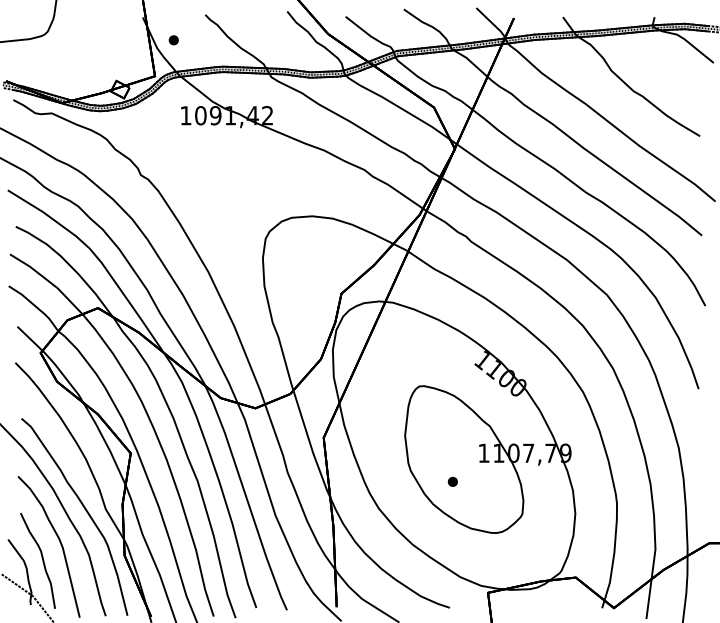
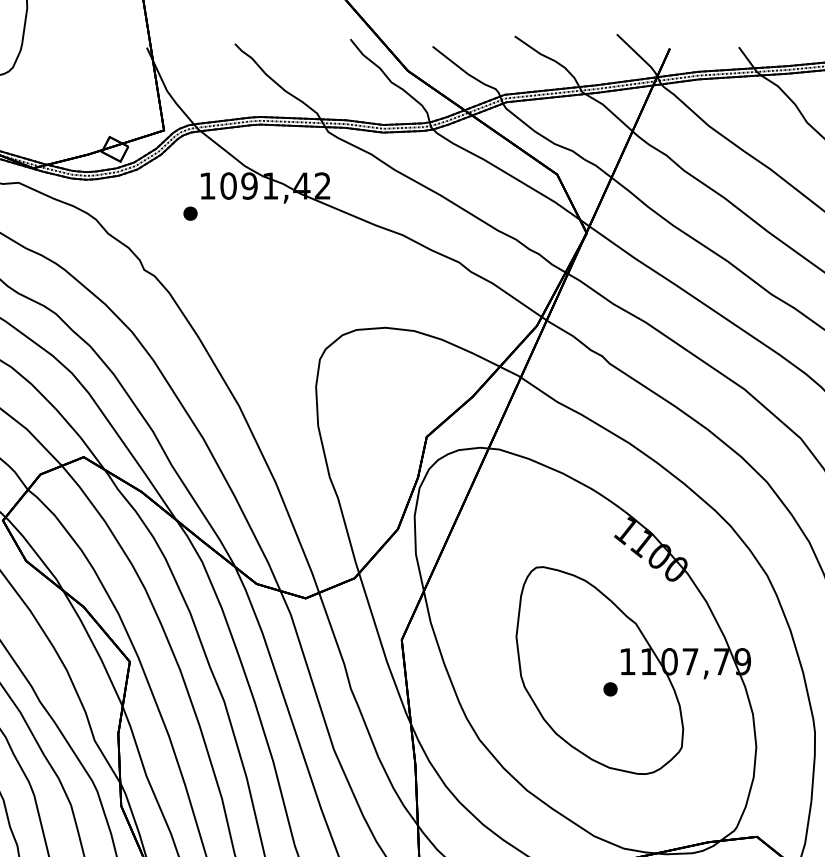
part: (173, 40) -> (190, 213), moved
part: (452, 481) -> (609, 688), moved

